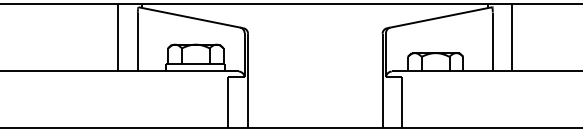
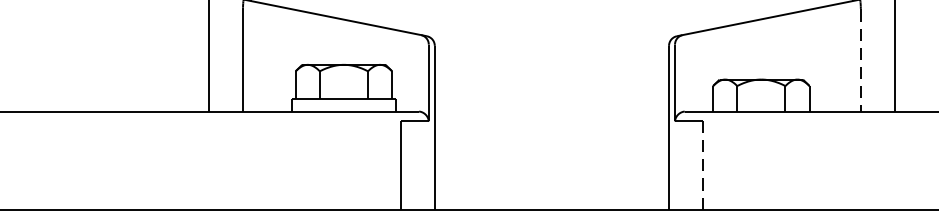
line: (492, 42) -> (860, 61), solid -> dashed
line: (402, 102) -> (703, 165), solid -> dashed

